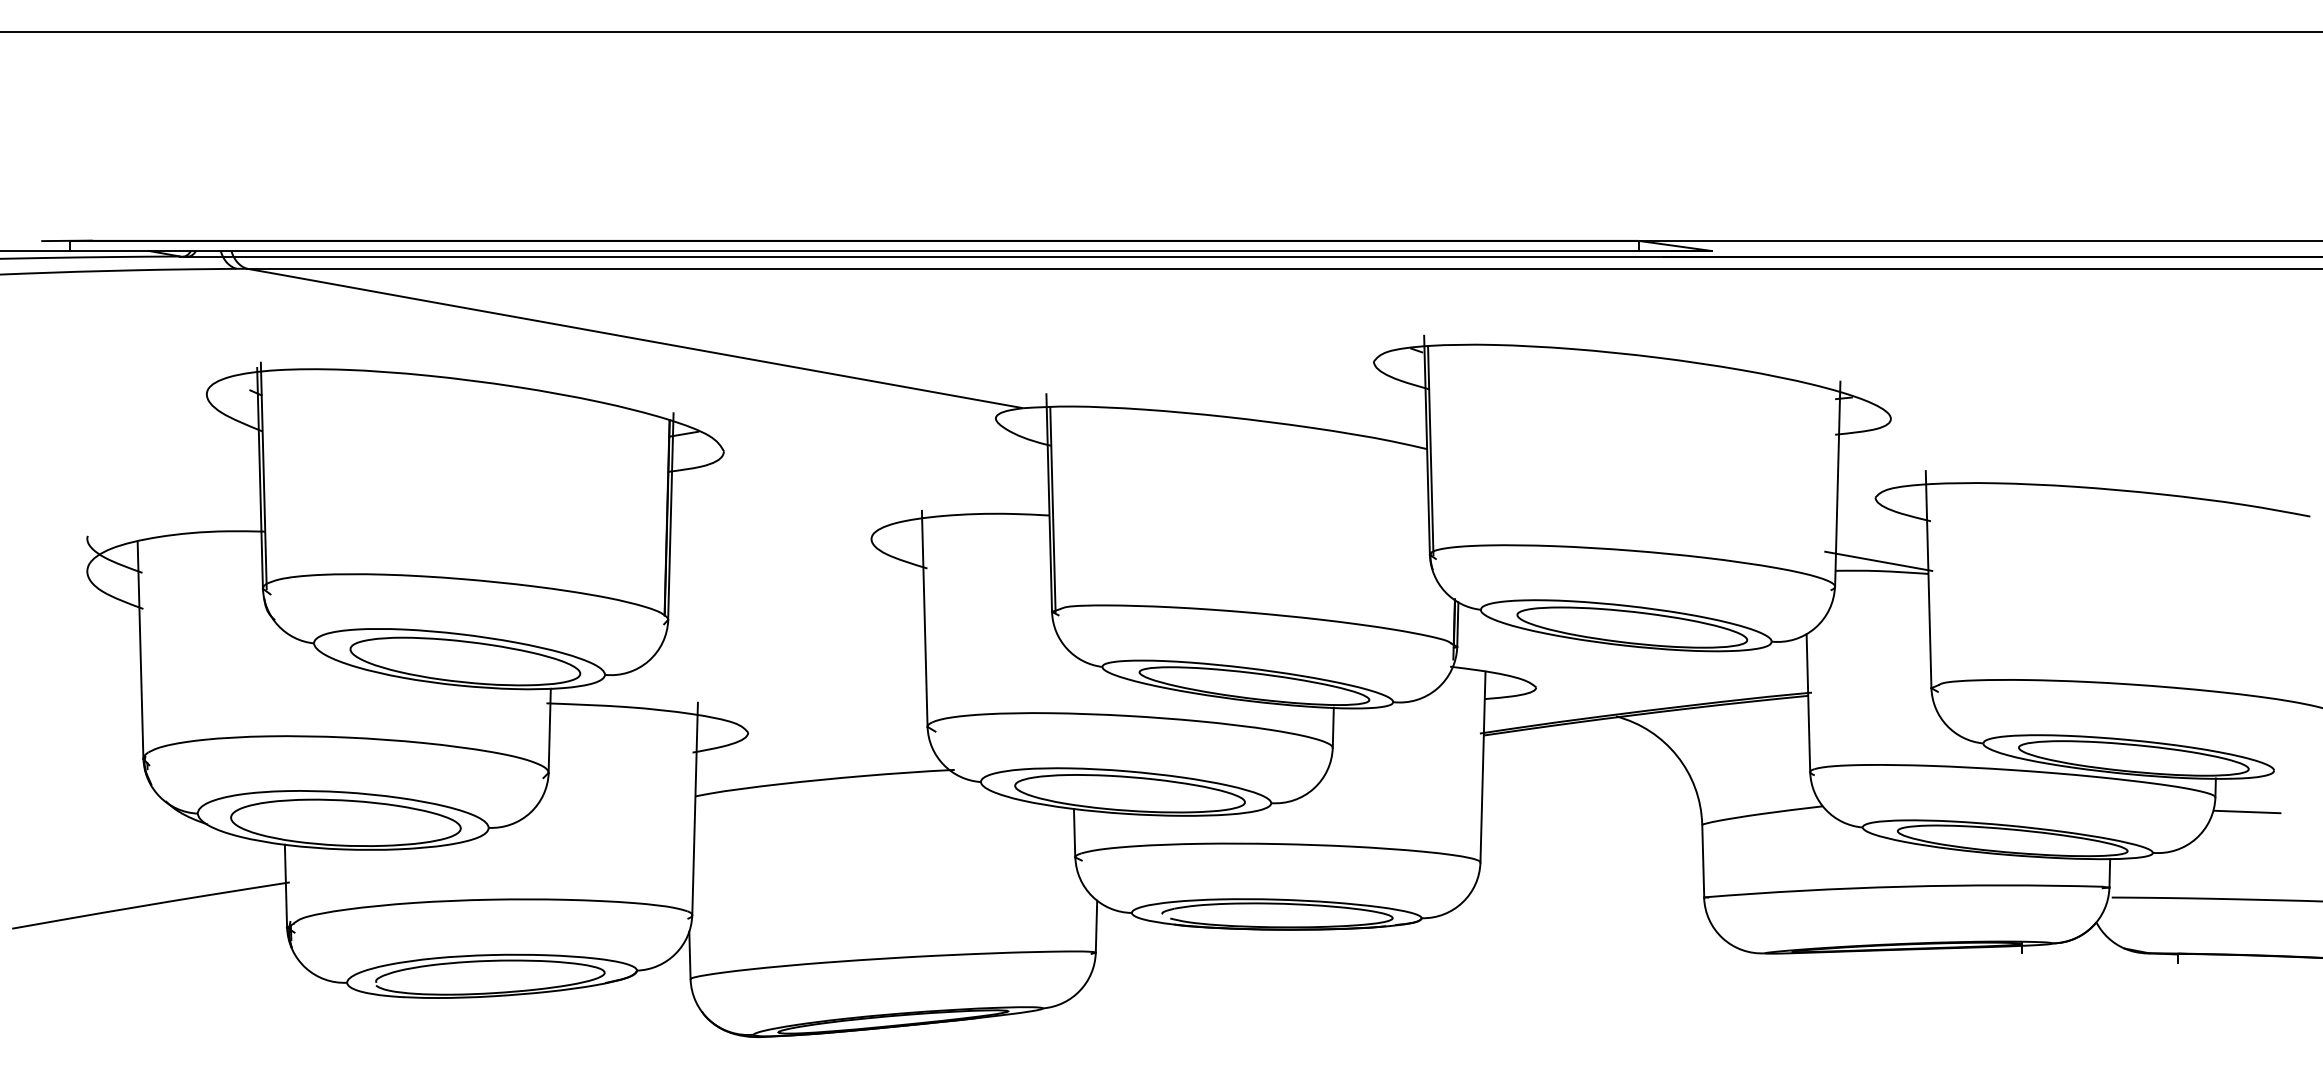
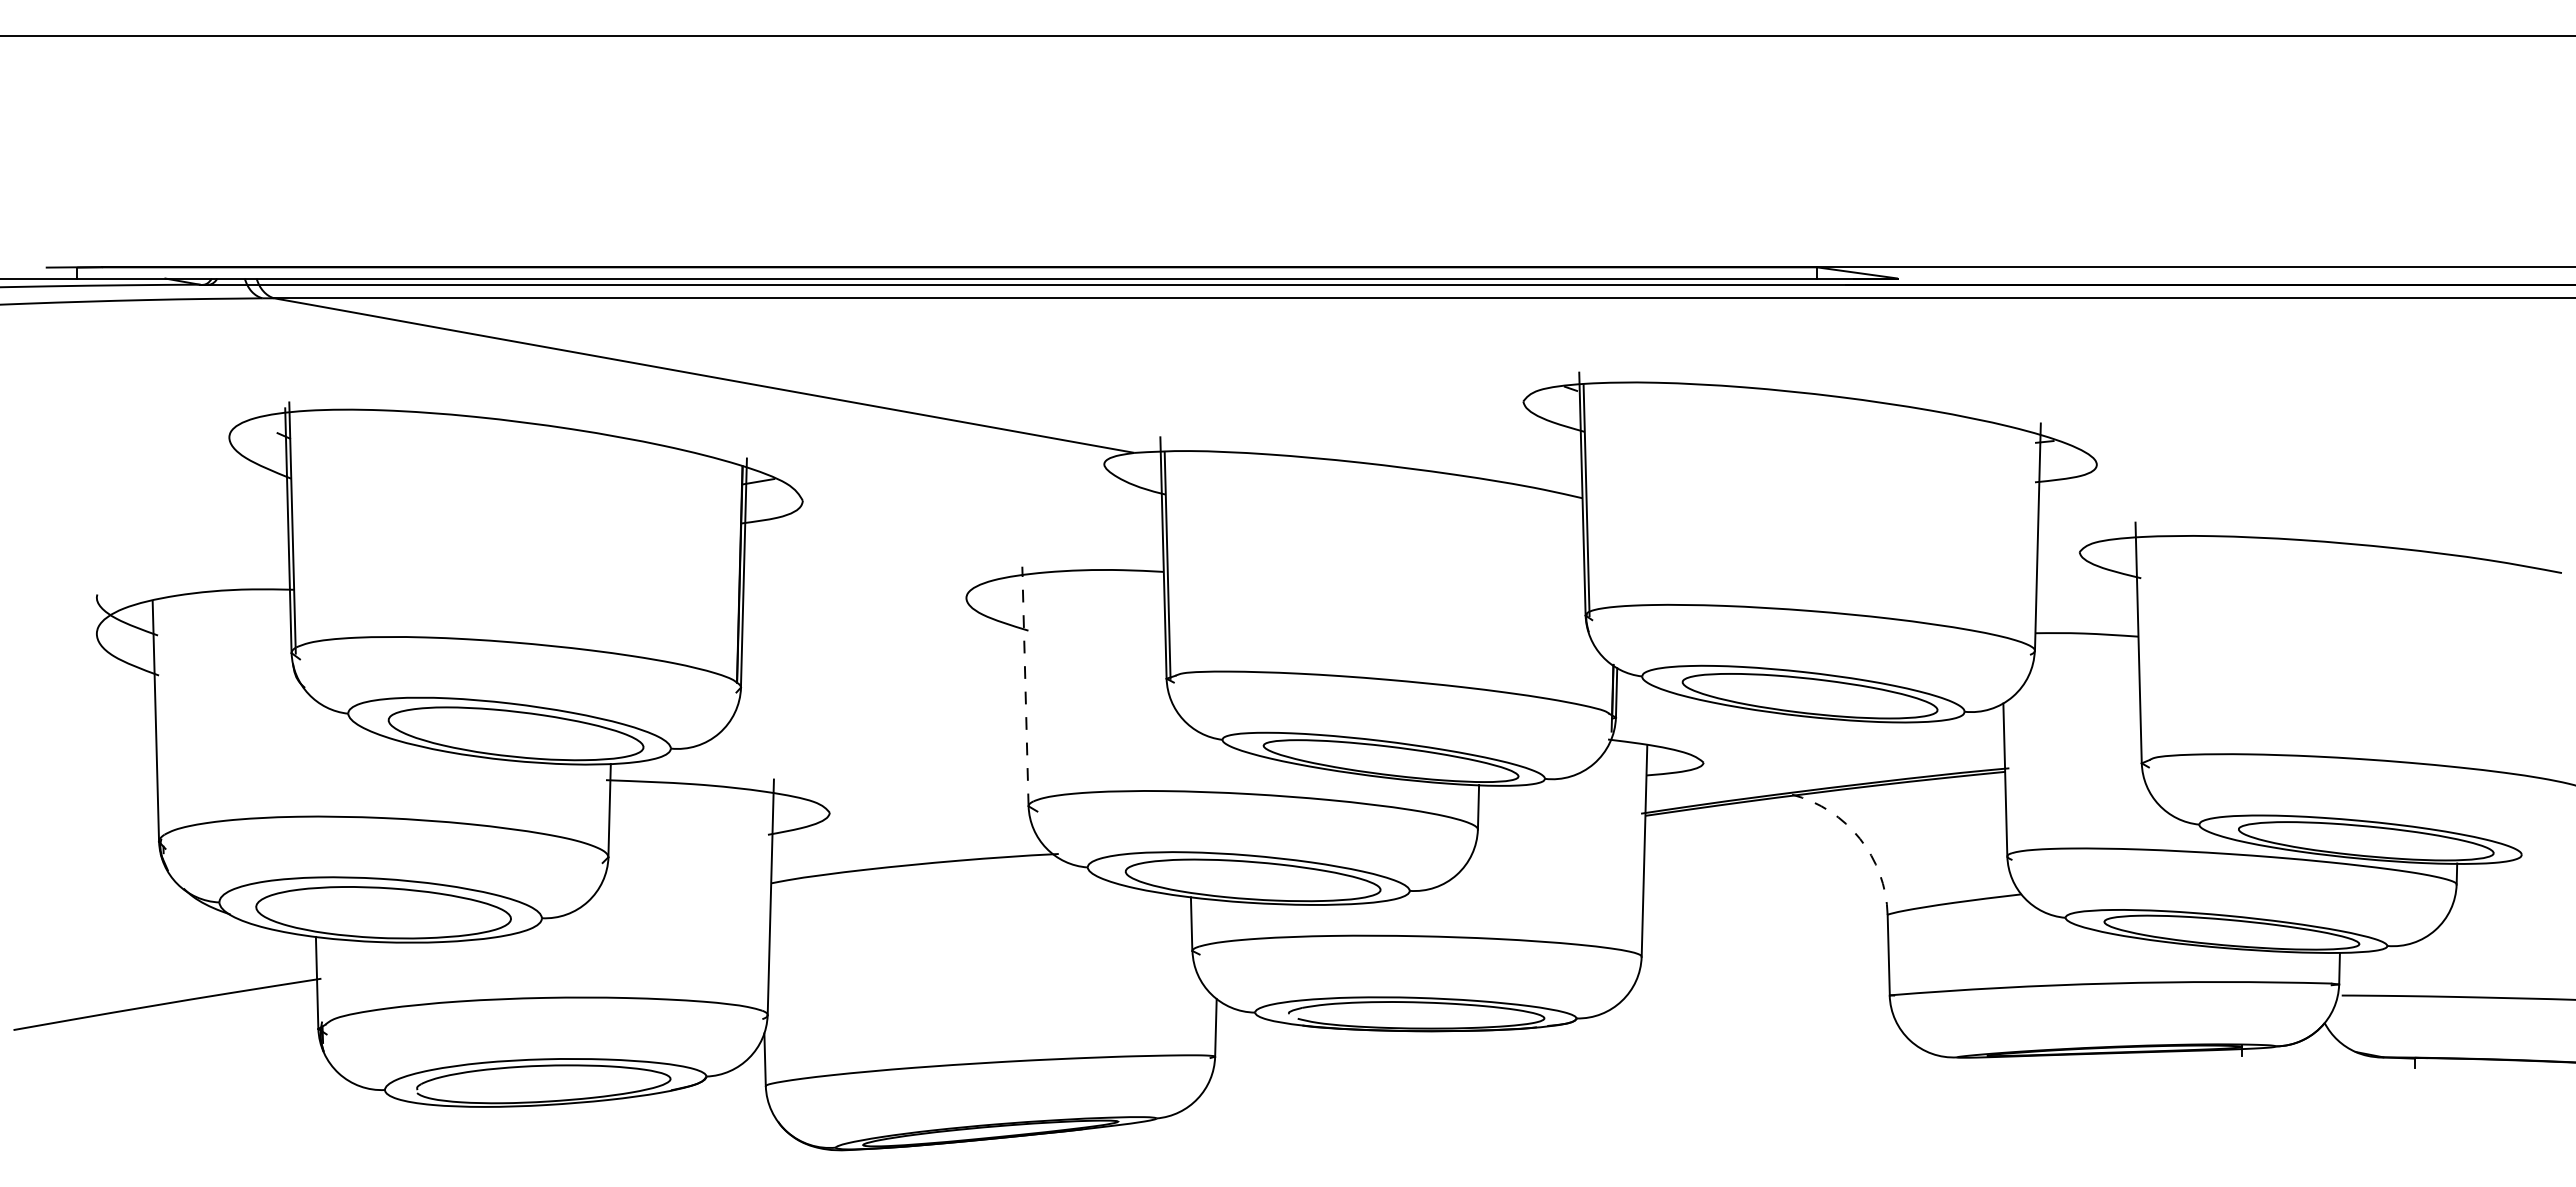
line: (1878, 561) -> (2083, 622), removed
line: (924, 618) -> (1025, 686), solid -> dashed
arc: (1676, 755) -> (1859, 838), solid -> dashed
line: (2247, 811) -> (2492, 900), removed

